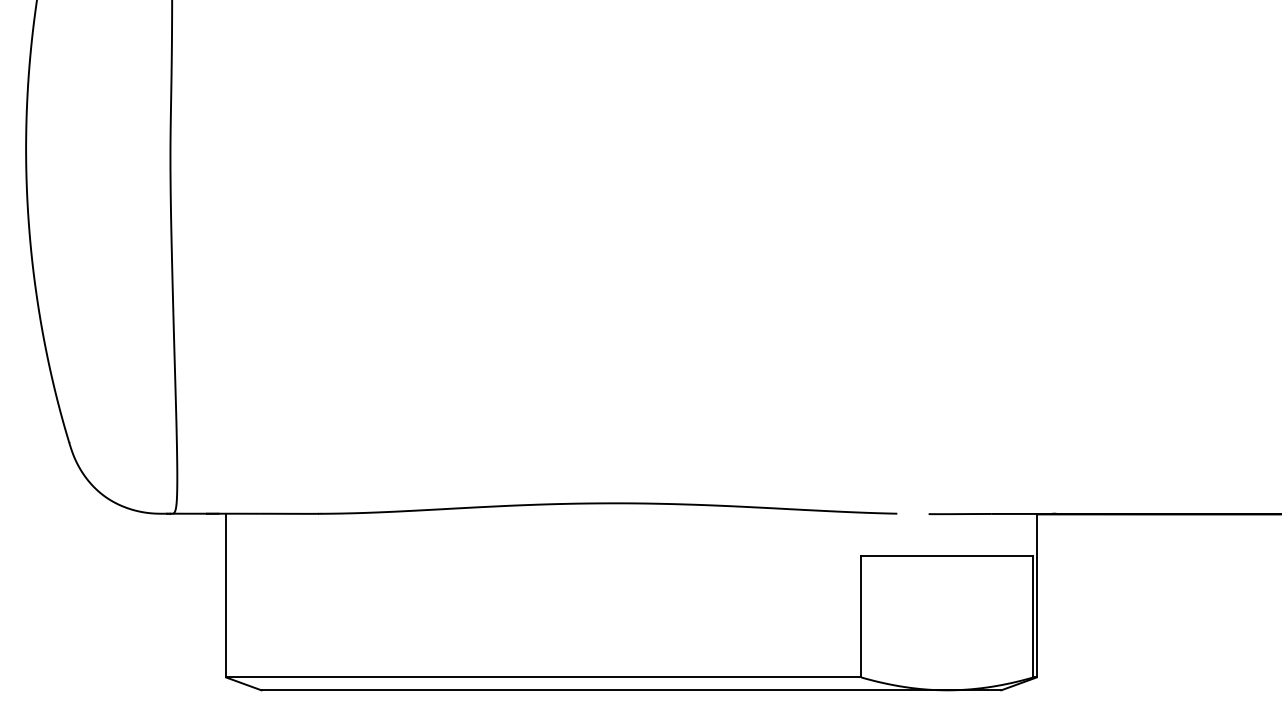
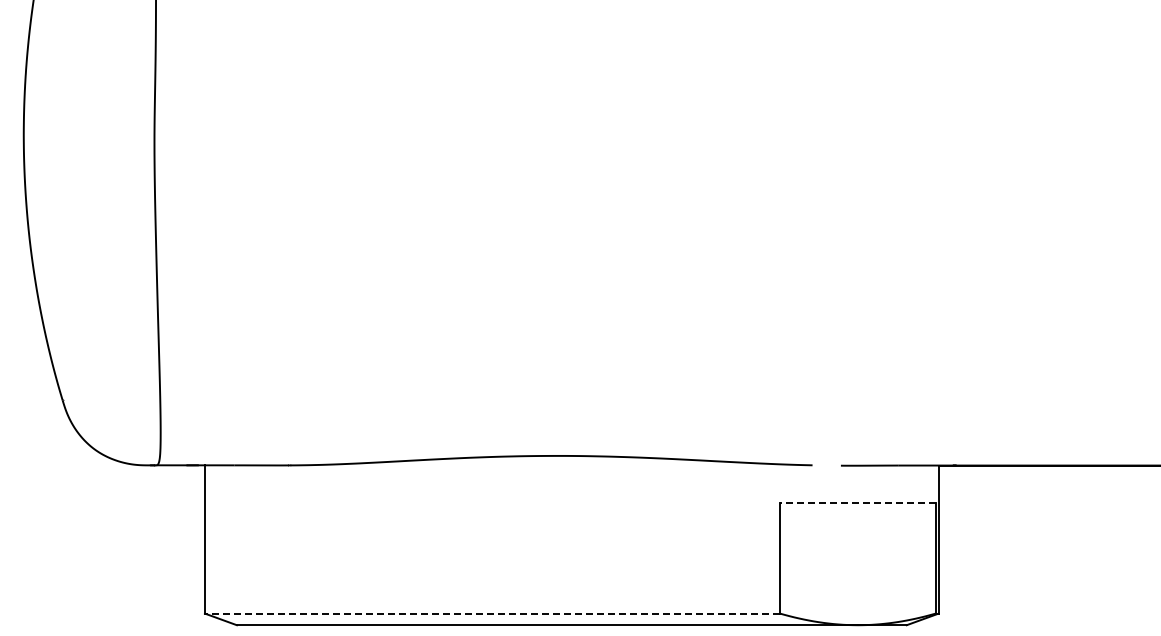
line: (946, 555) -> (857, 503), solid -> dashed
line: (543, 677) -> (492, 613), solid -> dashed

